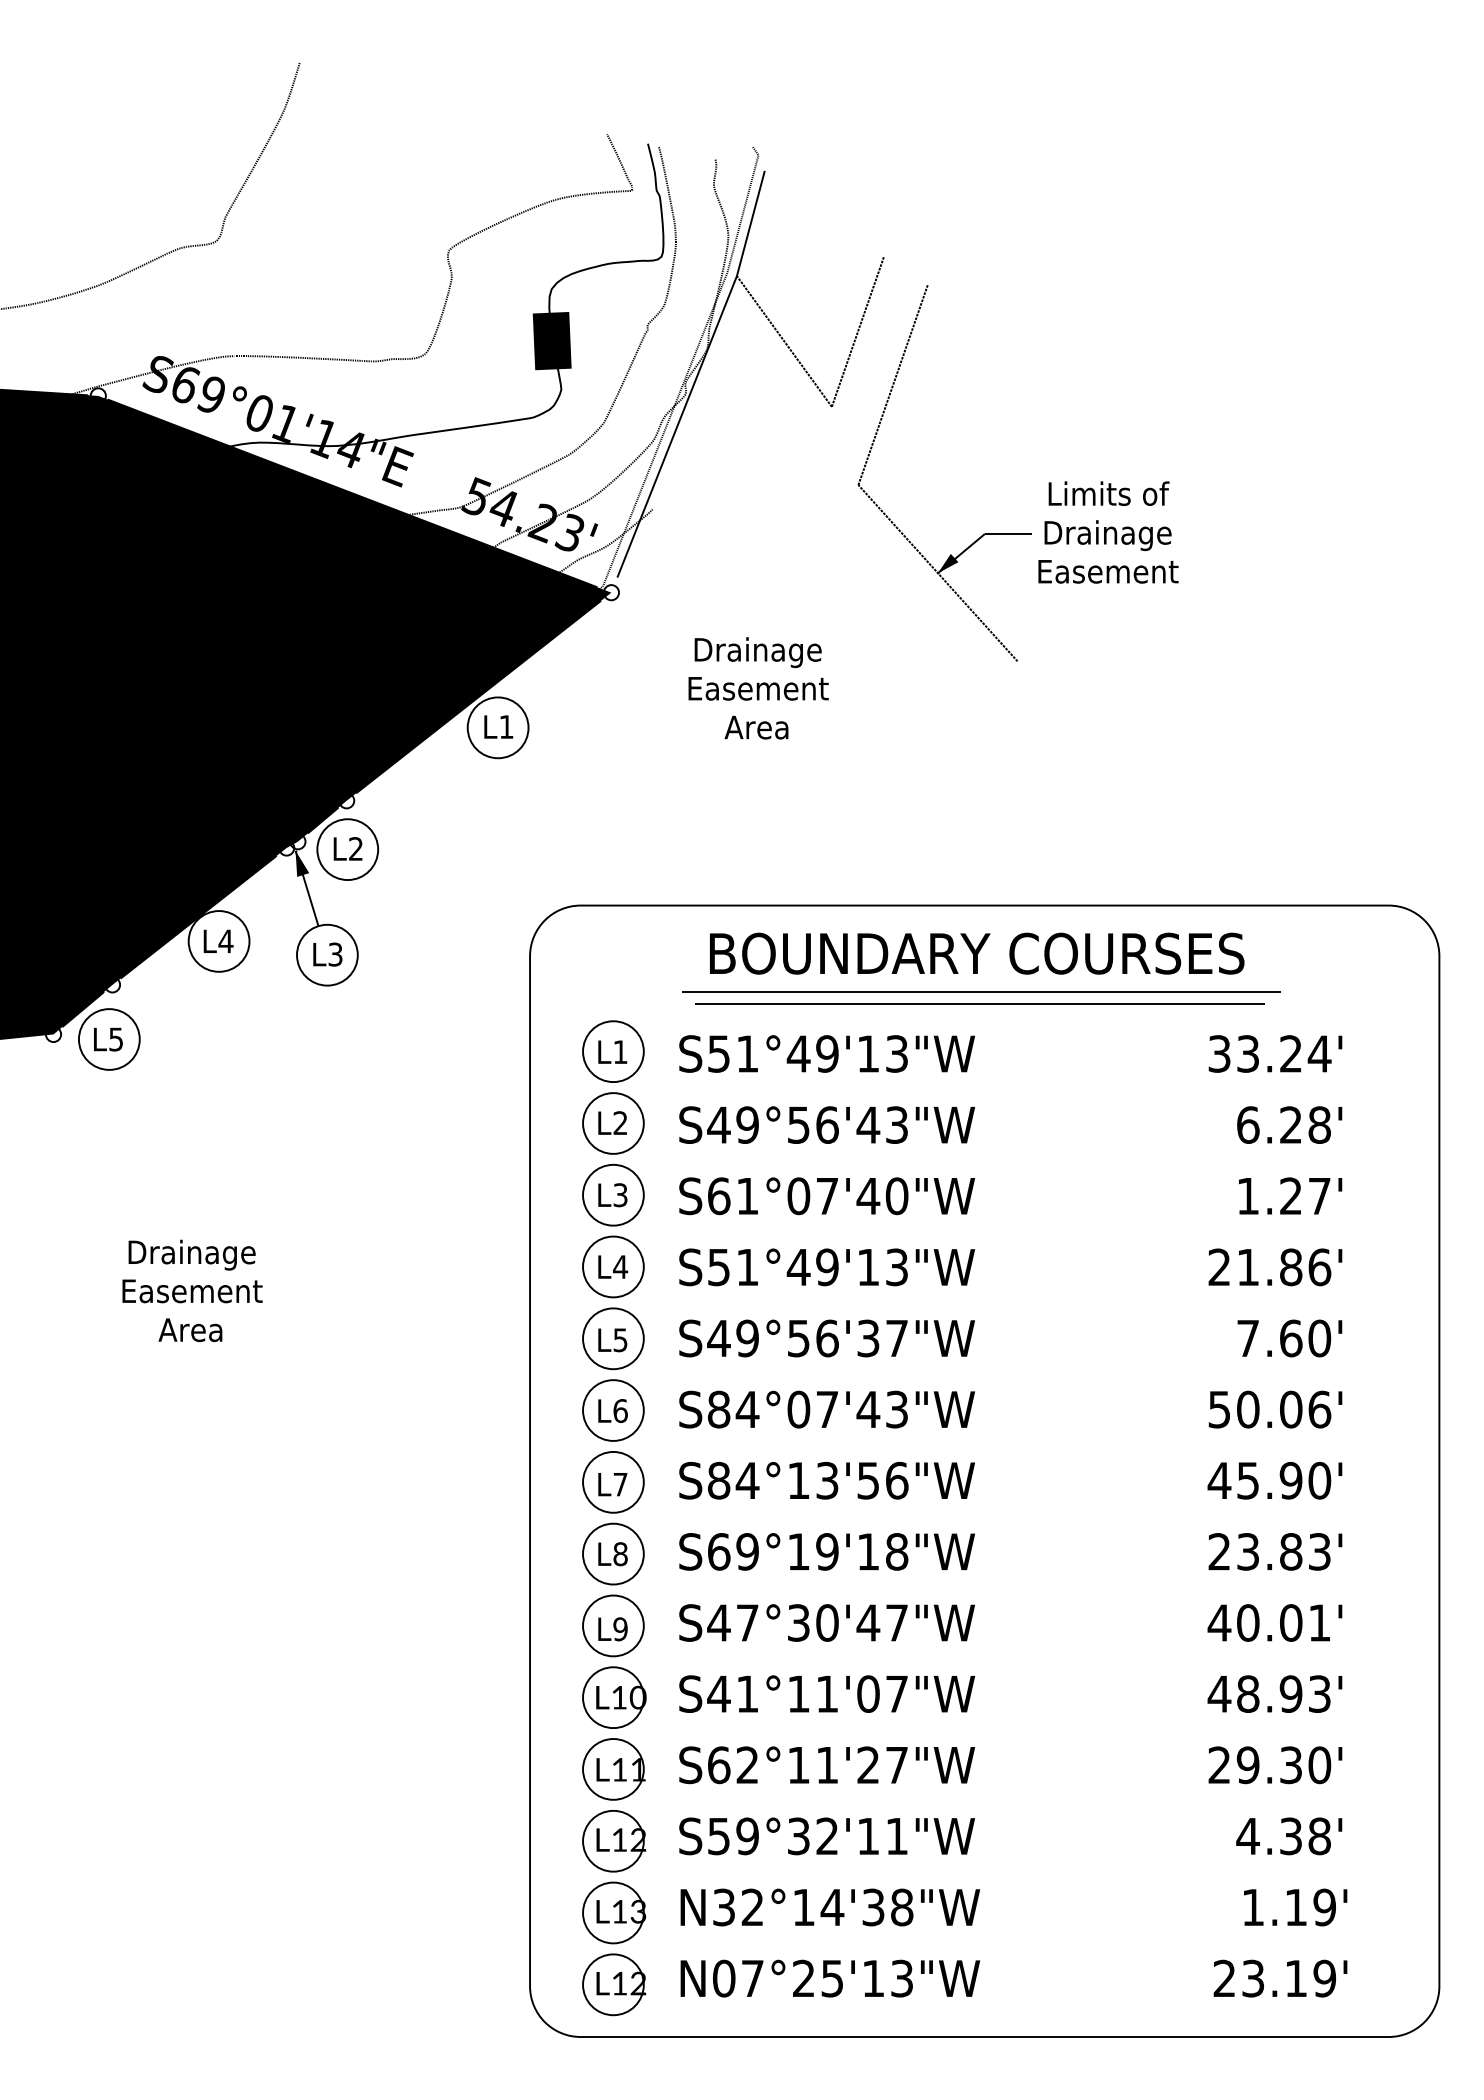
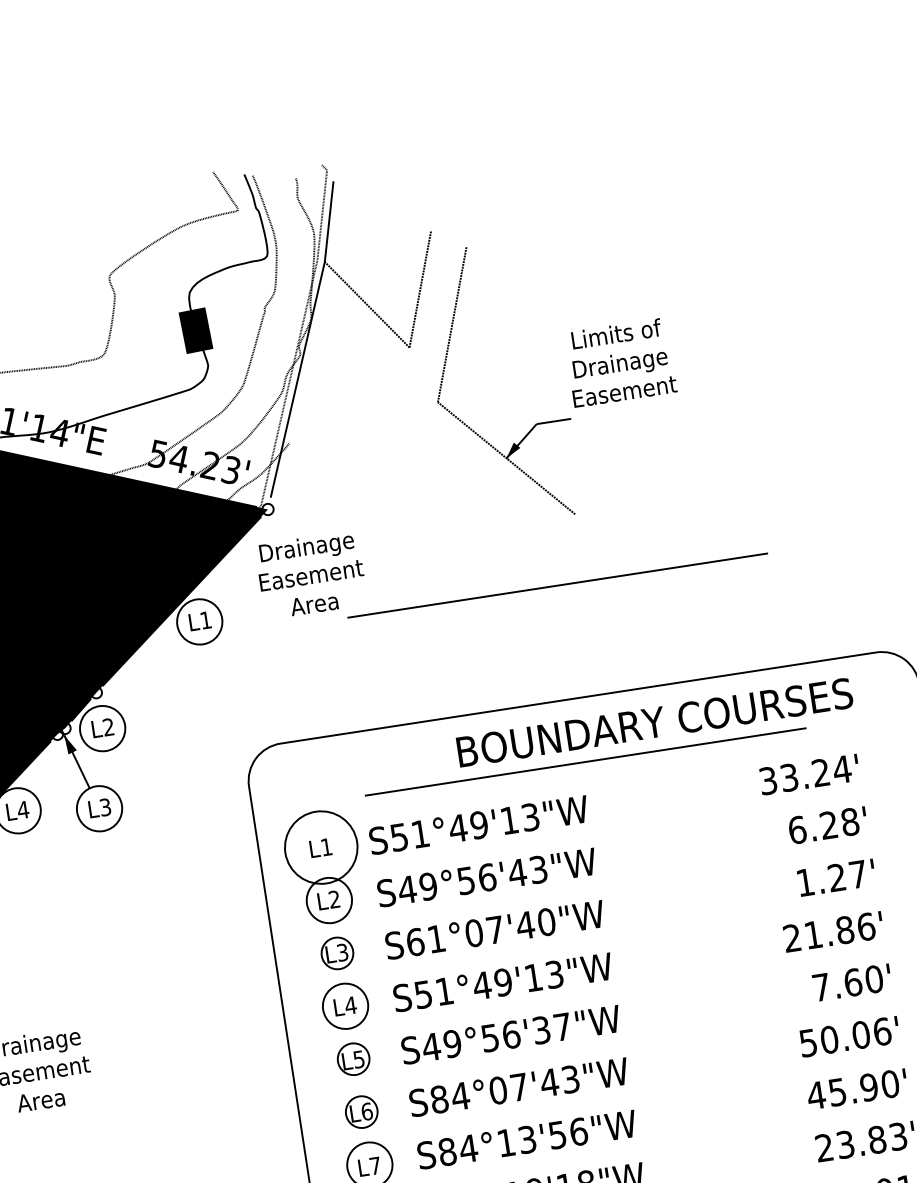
text: (1108, 532) -> (620, 362), moved
text: (758, 688) -> (311, 575), moved
text: (977, 953) -> (655, 722), moved
line: (979, 1003) -> (557, 585), moved
circle: (613, 1051) -> (321, 847), size x1.6
circle: (613, 1194) -> (337, 952), size x0.7
circle: (613, 1338) -> (353, 1059), size x0.7
circle: (613, 1410) -> (361, 1112), size x0.7

